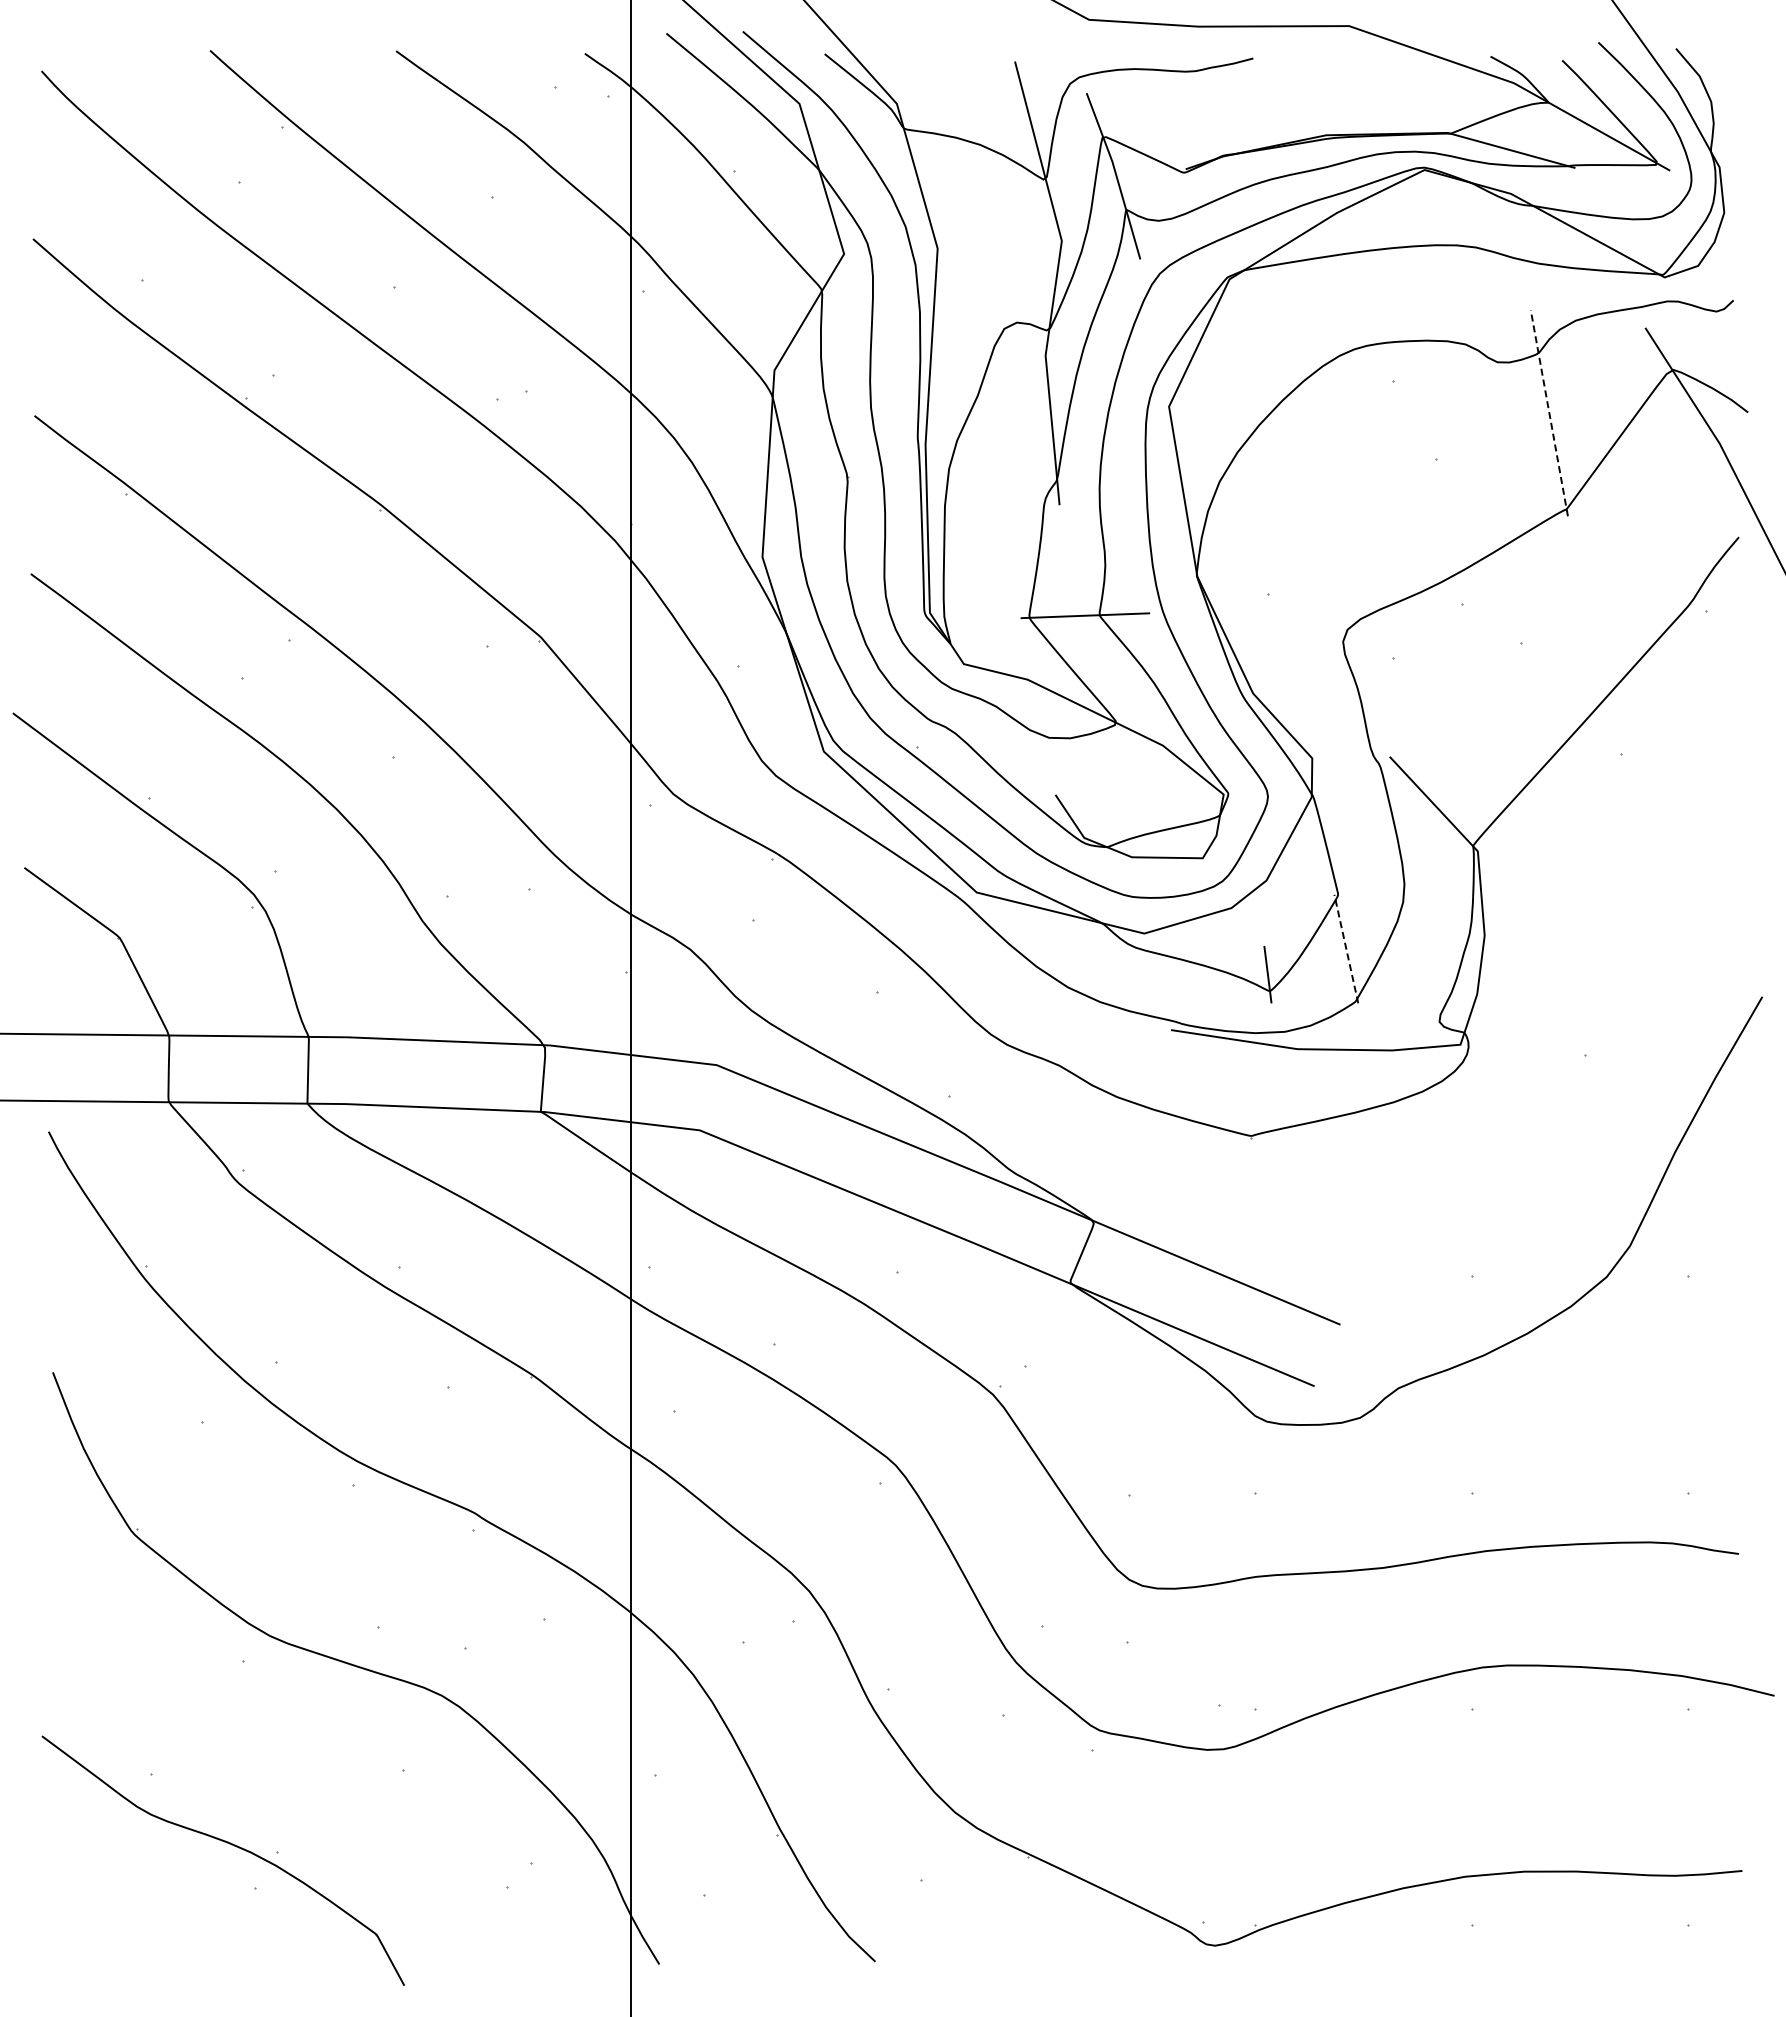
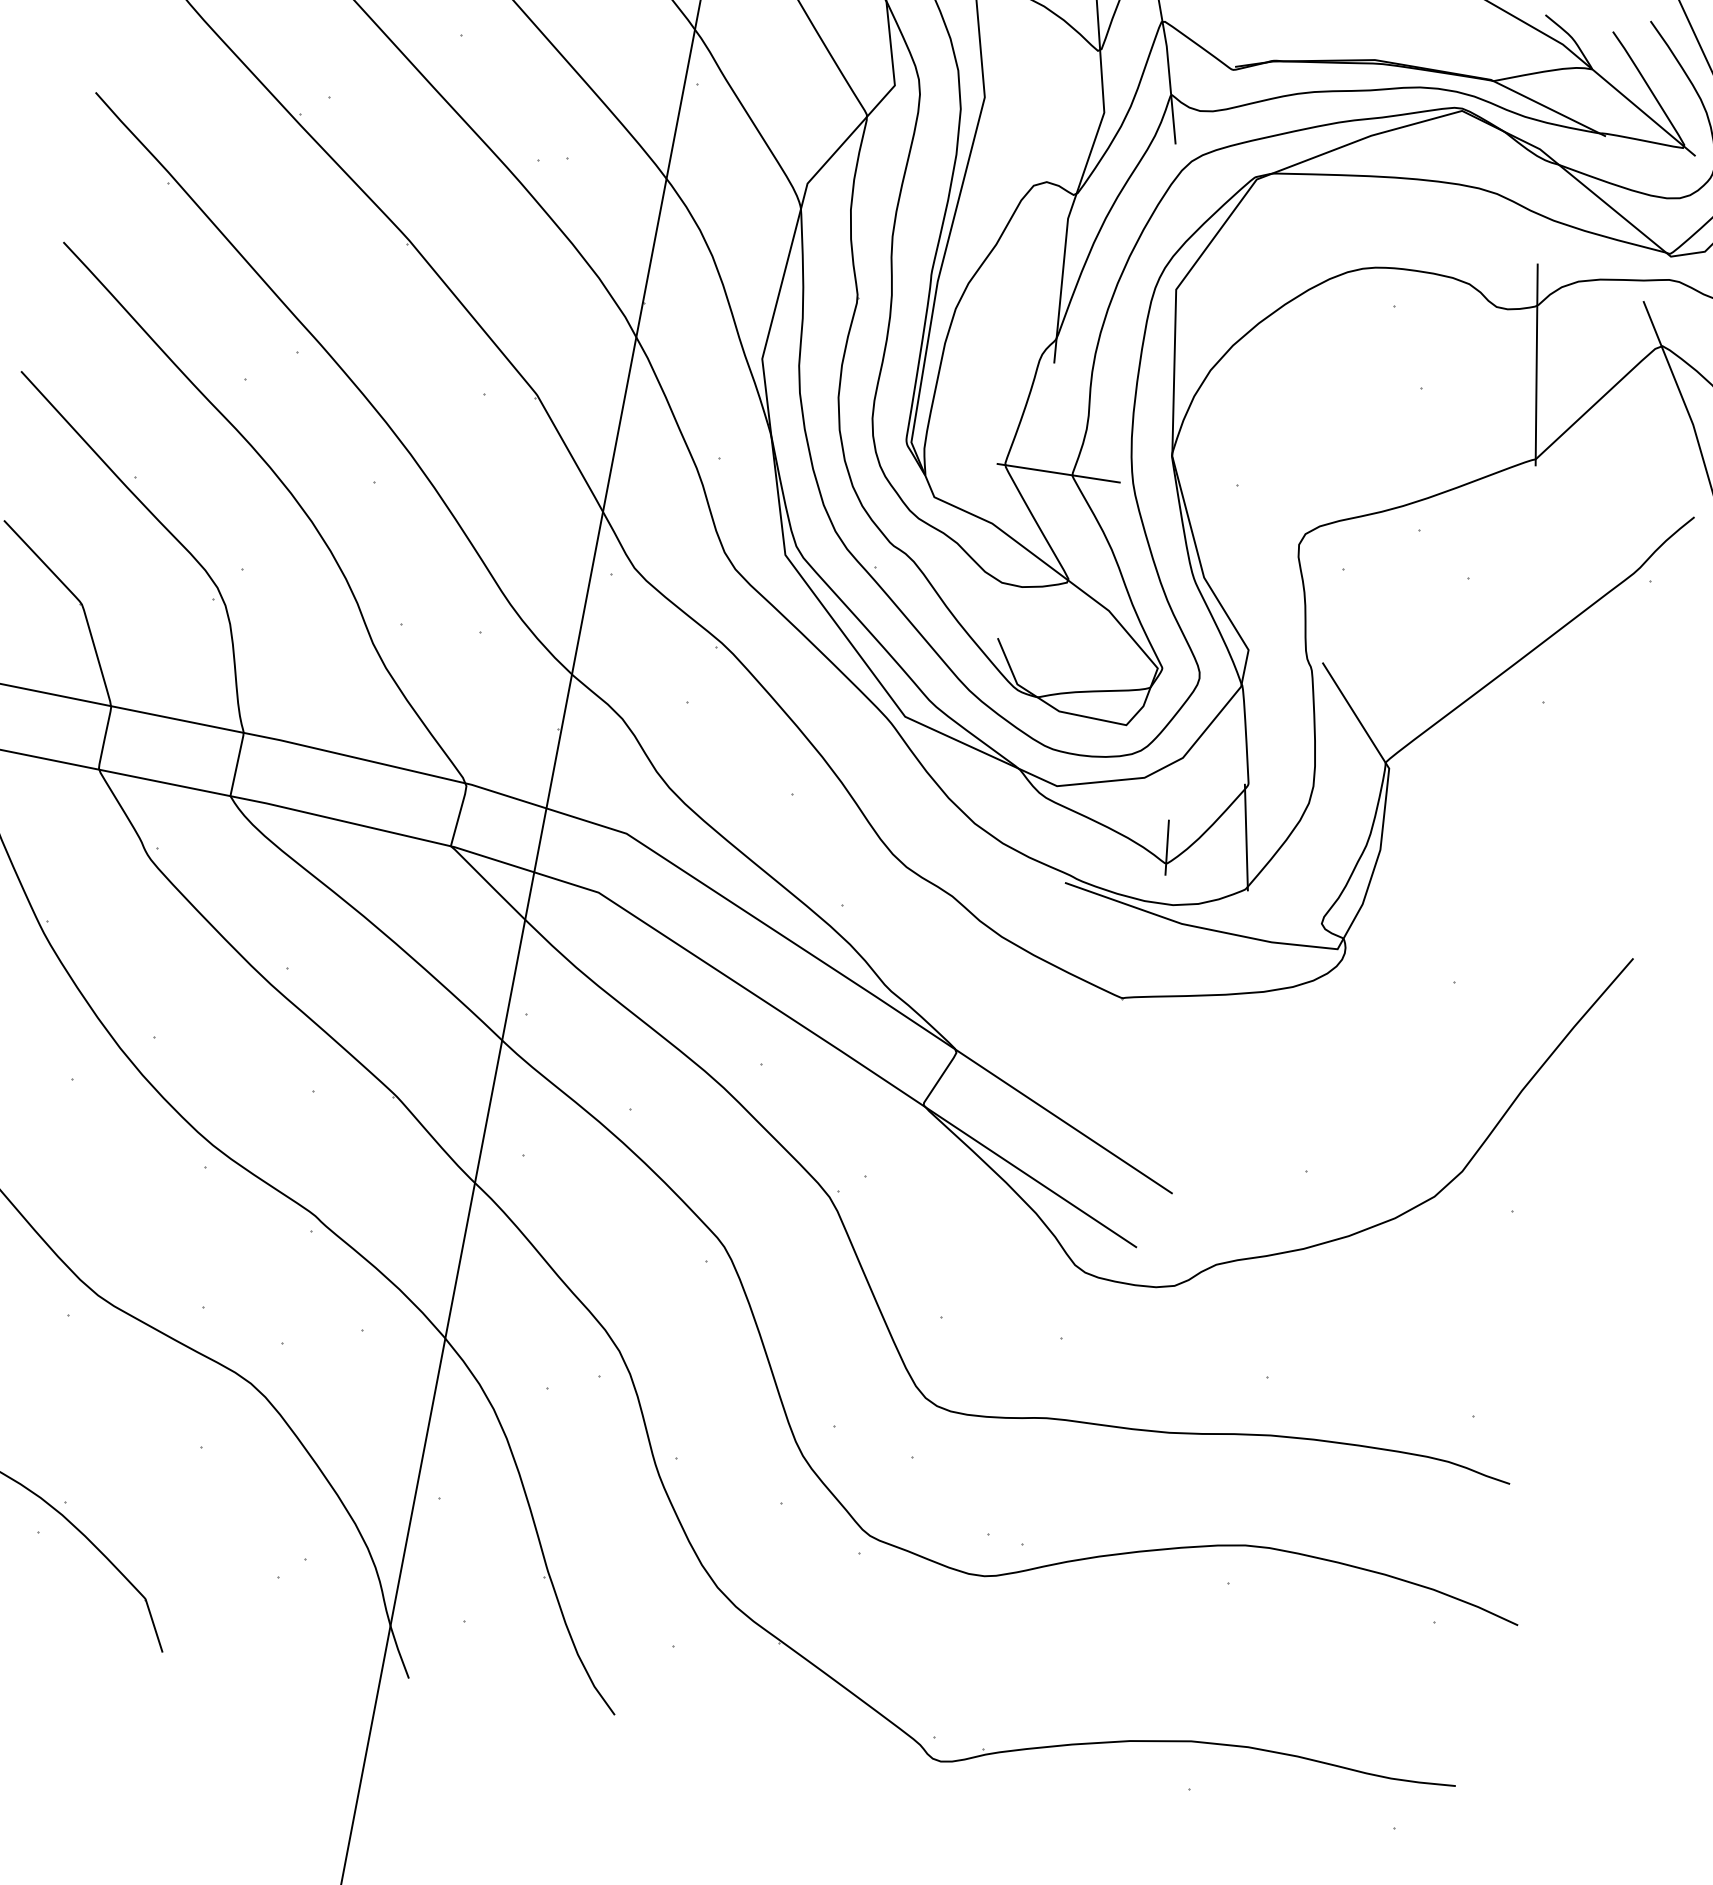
line: (1549, 413) -> (1536, 365), dashed -> solid
line: (1346, 949) -> (1246, 838), dashed -> solid

